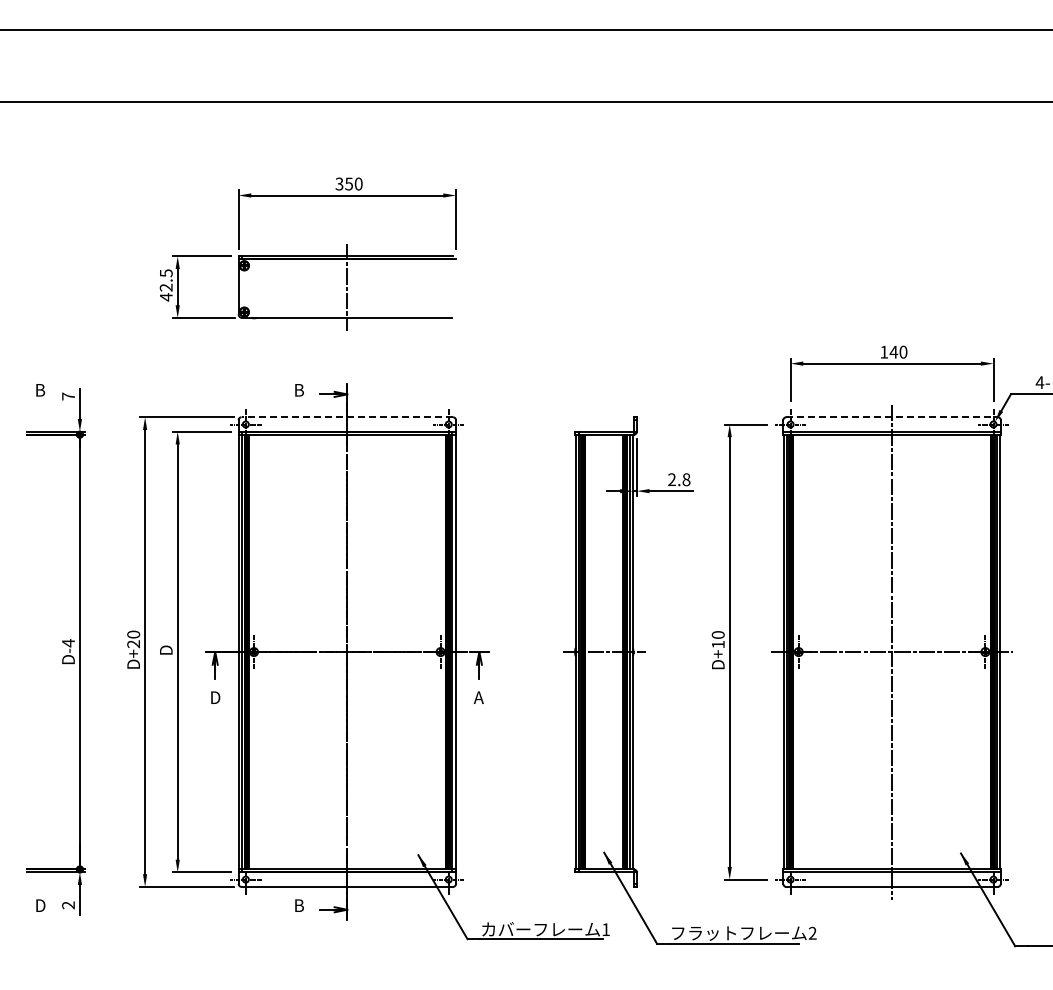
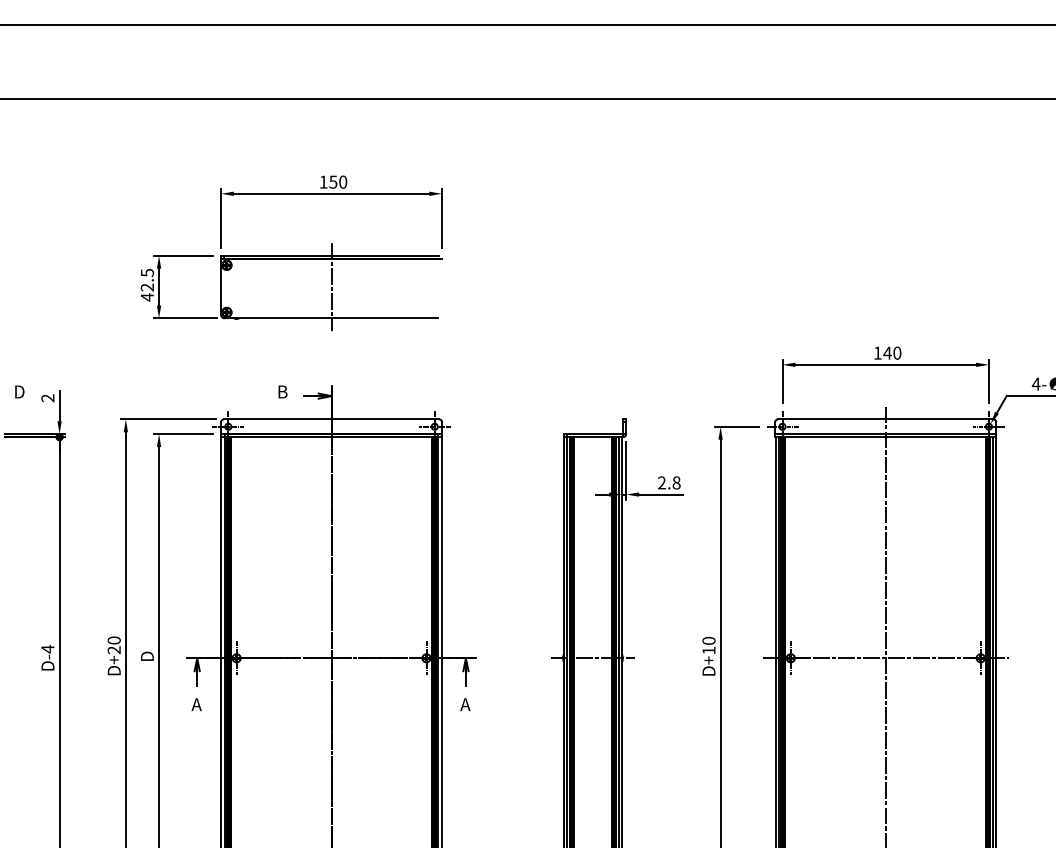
text: (339, 183) -> (323, 181), 350 -> 150
text: (41, 390) -> (20, 392), B -> D
text: (68, 396) -> (47, 398), 7 -> 2
line: (347, 417) -> (331, 419), dashed -> solid
line: (892, 417) -> (886, 419), dashed -> solid
text: (214, 697) -> (196, 704), D -> A

